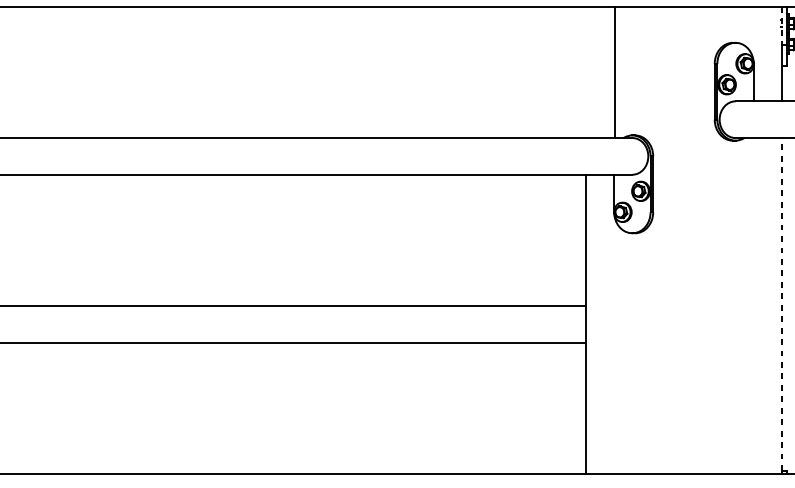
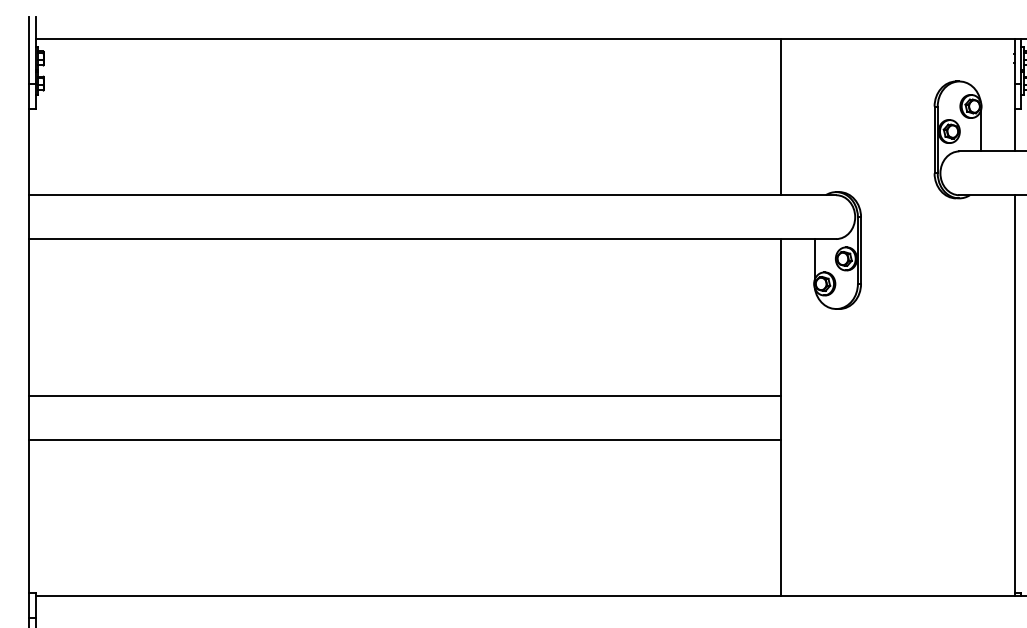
line: (781, 26) -> (1014, 61), dashed -> solid
line: (615, 72) -> (780, 116), moved
line: (781, 304) -> (1014, 394), dashed -> solid

